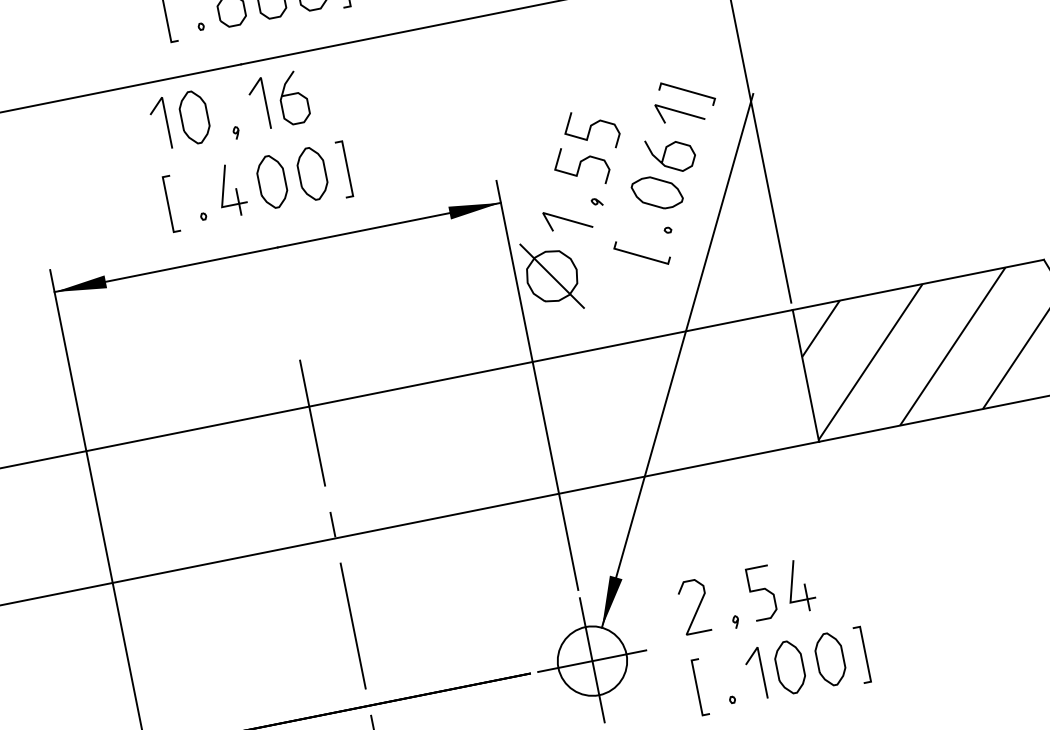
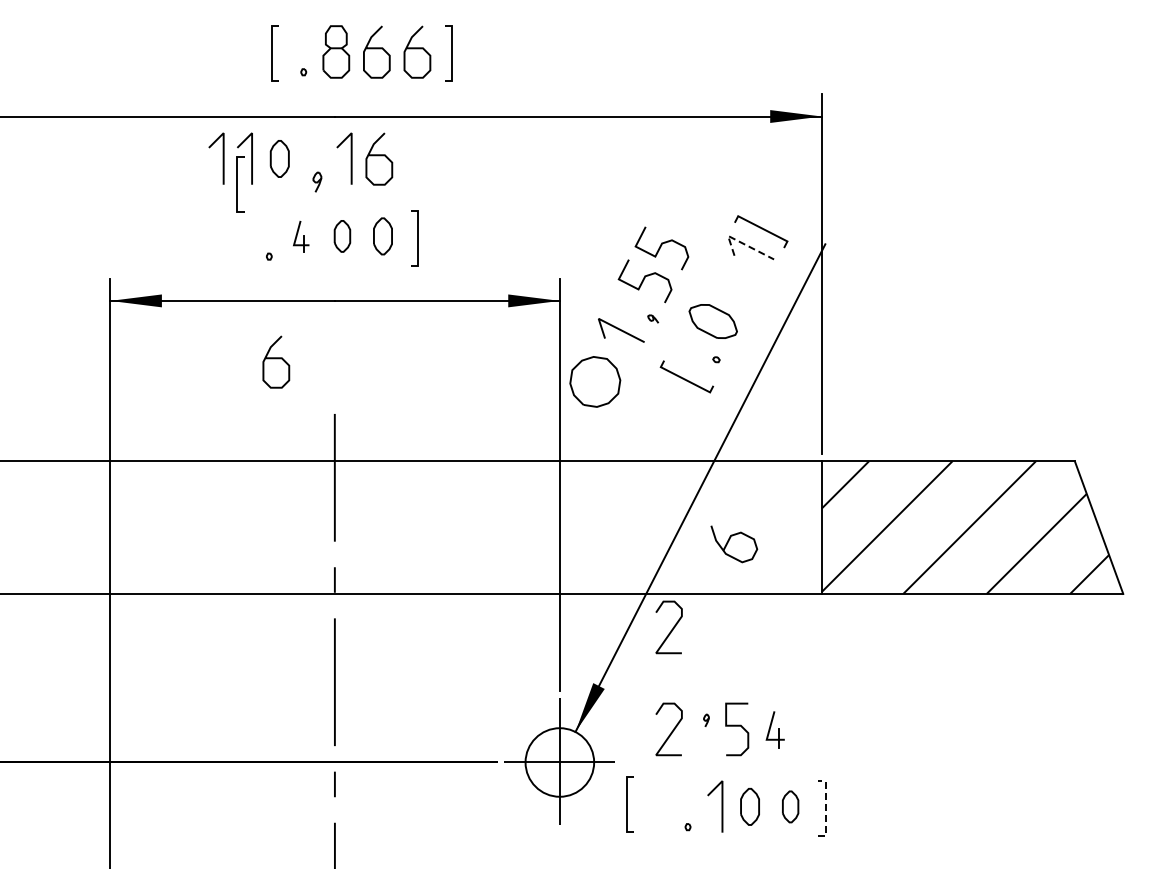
line: (669, 108) -> (741, 242), solid -> dashed
part: (194, 117) -> (279, 158), size x0.7
line: (137, 128) -> (222, 158), added
part: (235, 132) -> (316, 181), size x1.6
curve: (666, 152) -> (729, 541), moved
part: (312, 174) -> (382, 236), size x0.7
part: (272, 182) -> (342, 236), size x0.6
part: (231, 190) -> (301, 236), size x0.6
line: (168, 204) -> (237, 184), moved
line: (551, 276) -> (594, 381), removed
curve: (231, 317) -> (276, 359), added
curve: (676, 506) -> (671, 629), added
part: (800, 585) -> (775, 729), size x0.7
part: (735, 621) -> (706, 719), moved
line: (865, 654) -> (825, 808), solid -> dashed
part: (830, 659) -> (790, 806), size x0.6
part: (789, 667) -> (749, 806), size x0.7
line: (697, 687) -> (627, 804), moved

